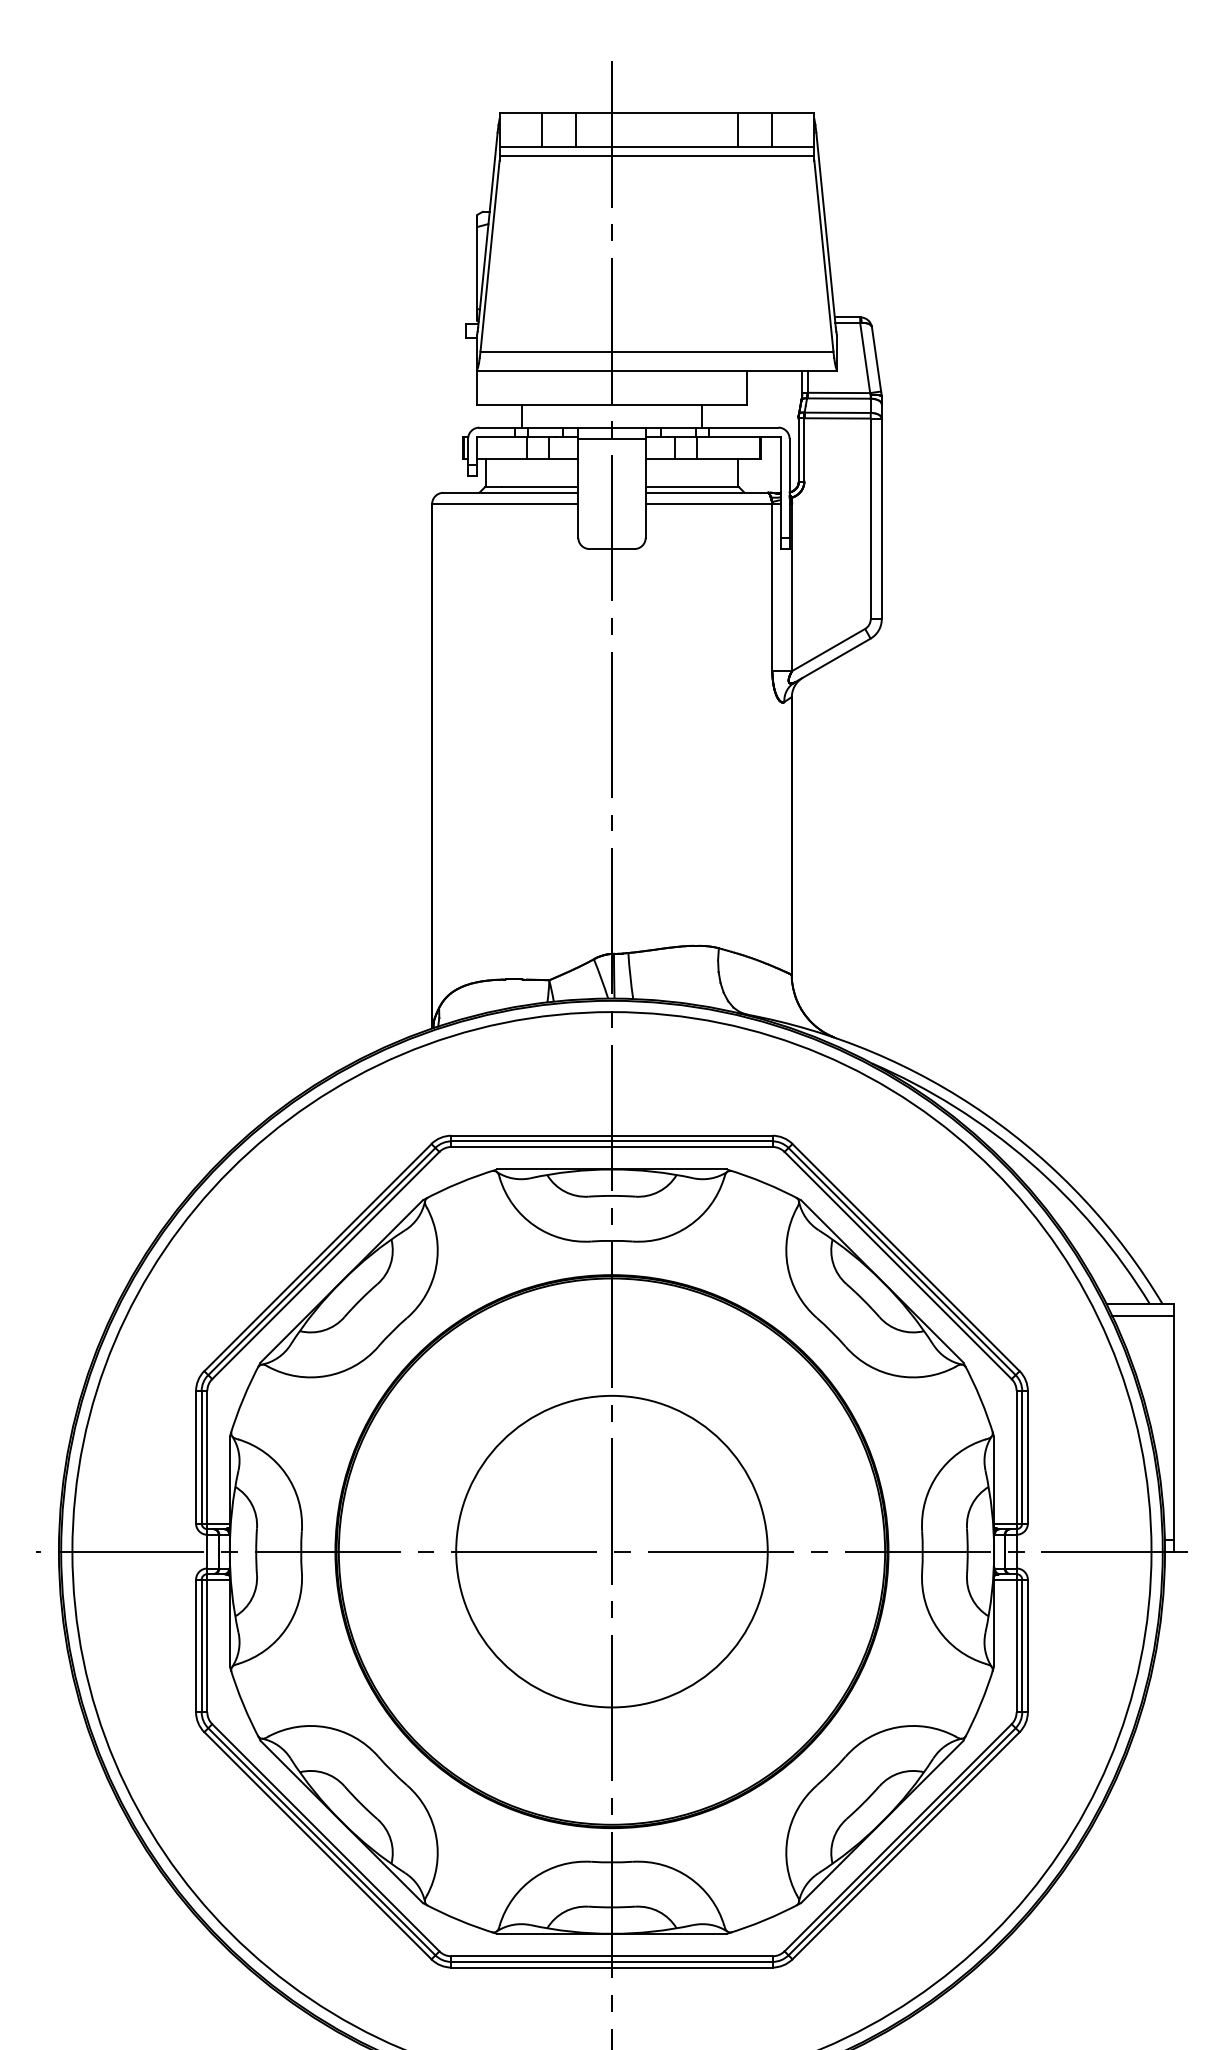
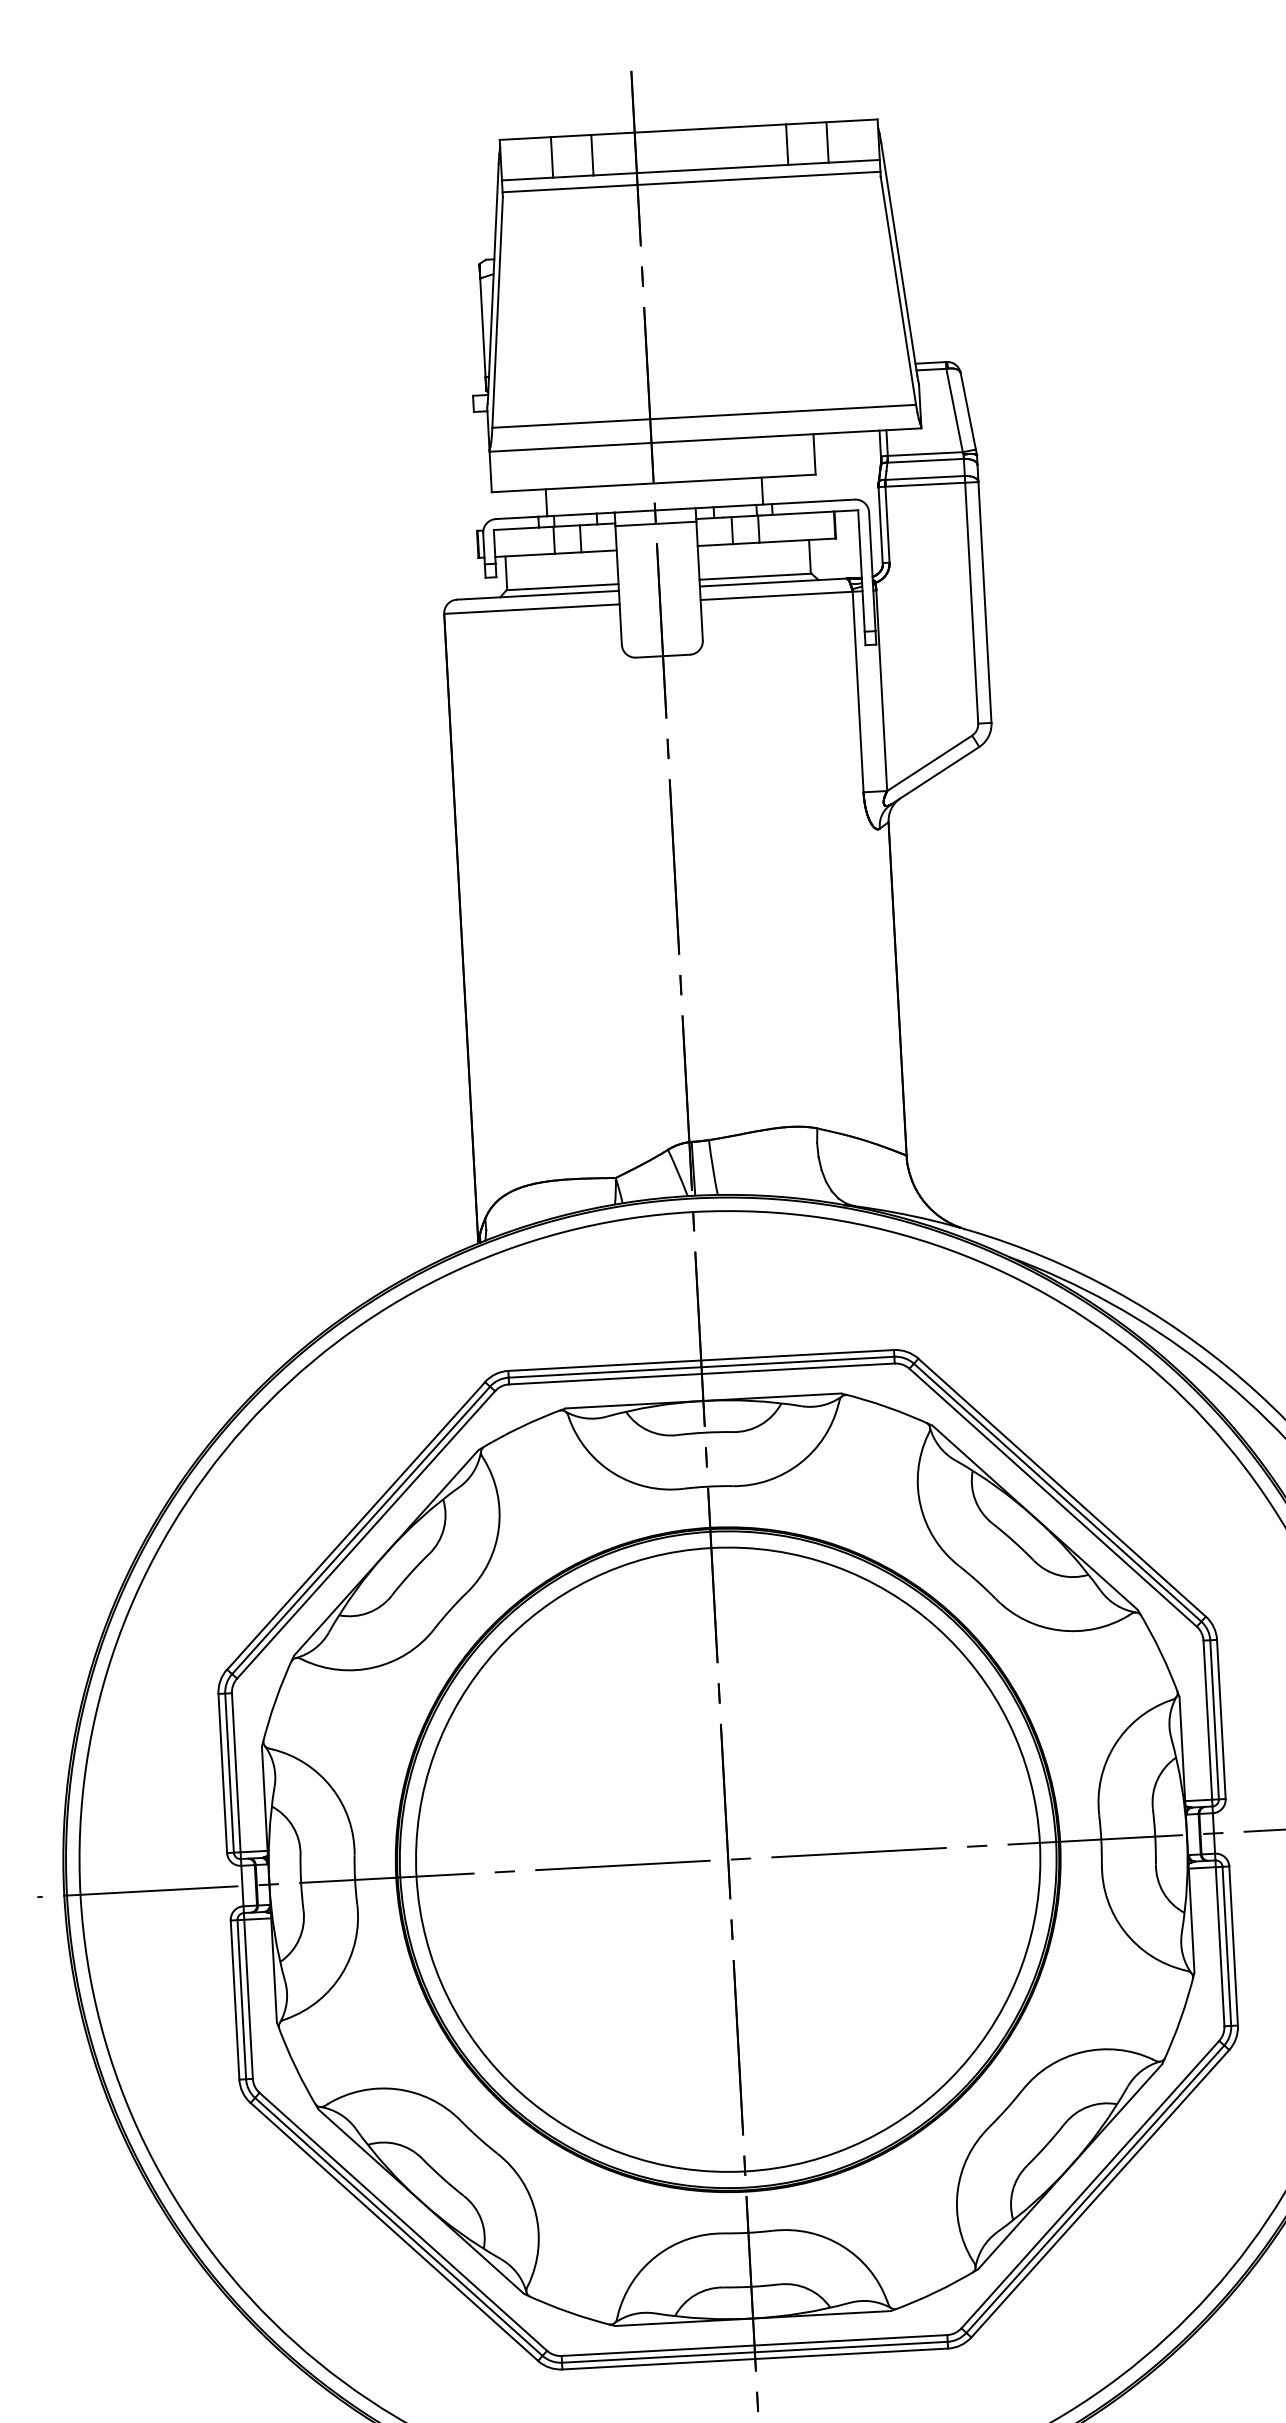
circle: (611, 1551) -> (727, 1859), size x1.67

